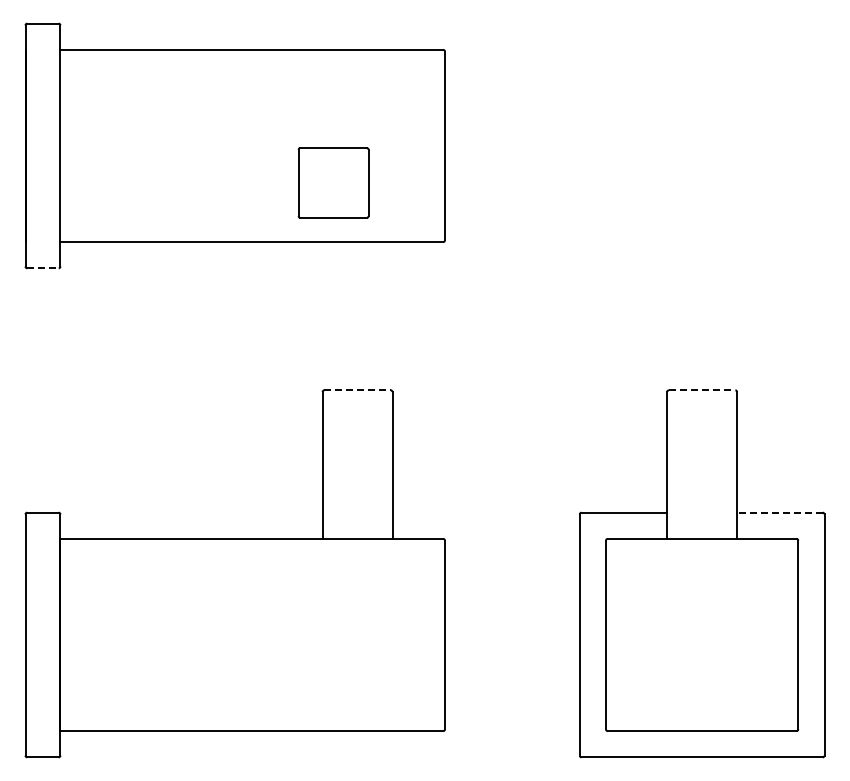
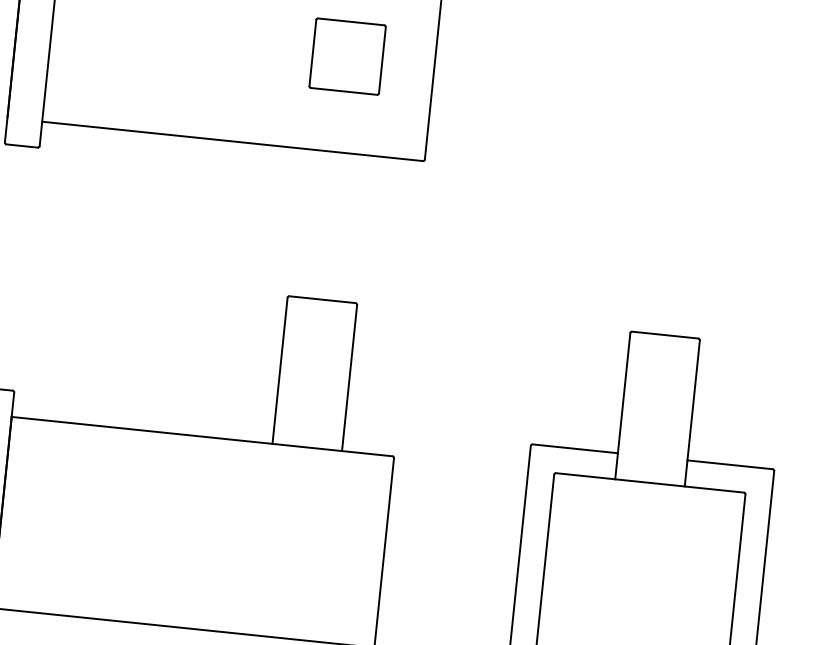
part: (333, 182) -> (347, 56), moved
line: (42, 268) -> (21, 146), dashed -> solid
line: (358, 390) -> (323, 299), dashed -> solid
line: (702, 390) -> (665, 335), dashed -> solid
line: (779, 512) -> (729, 464), dashed -> solid

